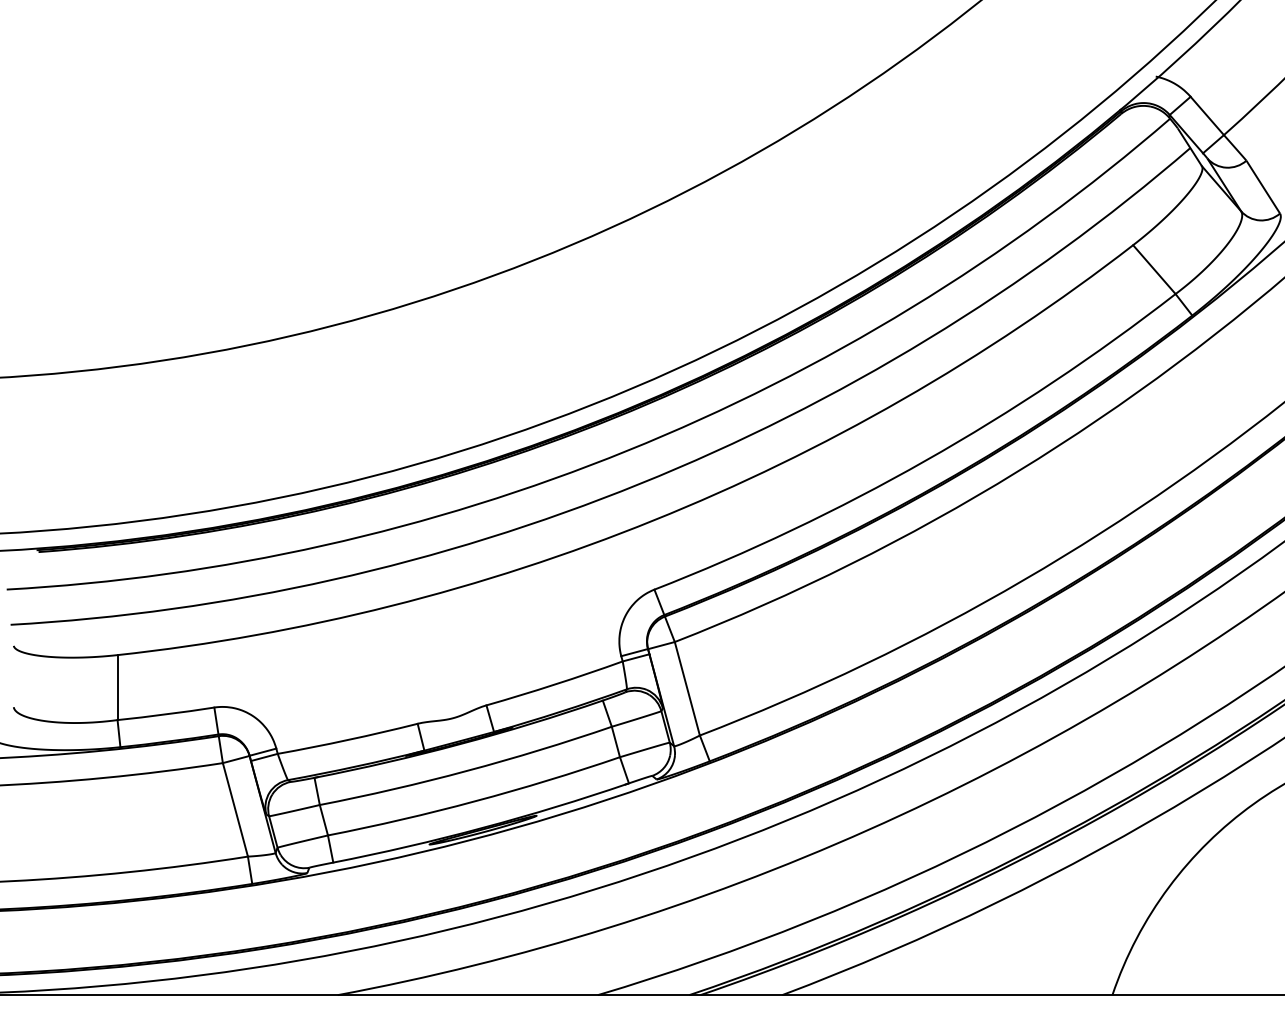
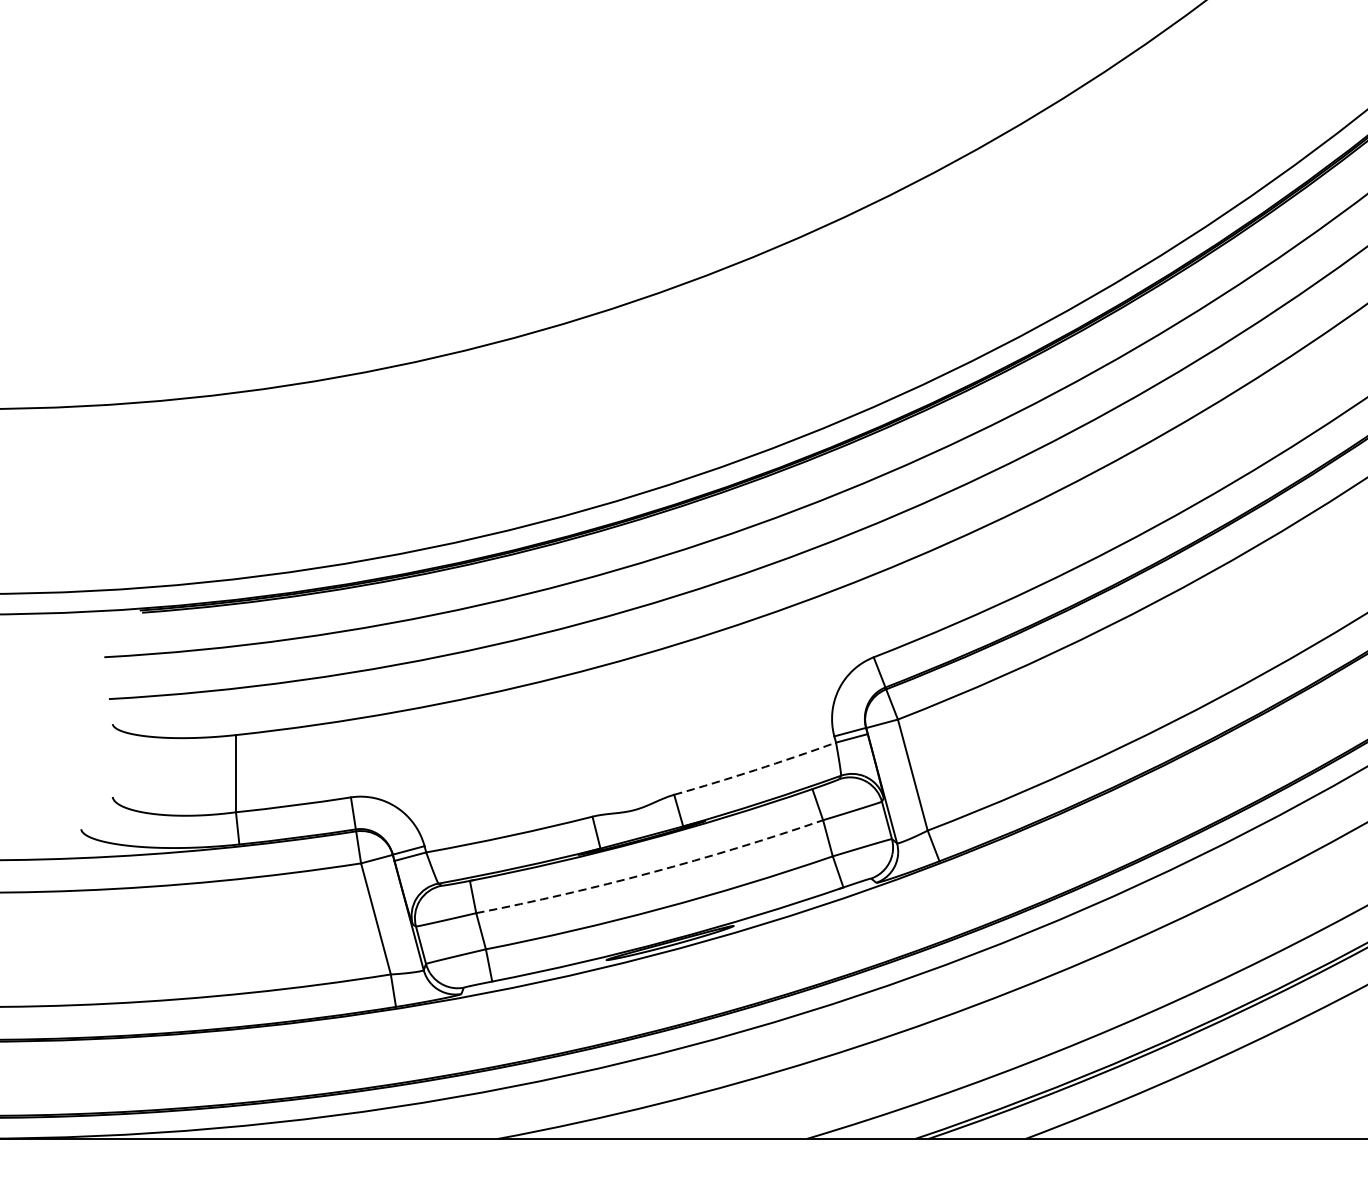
arc: (554, 684) -> (755, 770), solid -> dashed
arc: (467, 770) -> (651, 872), solid -> dashed

